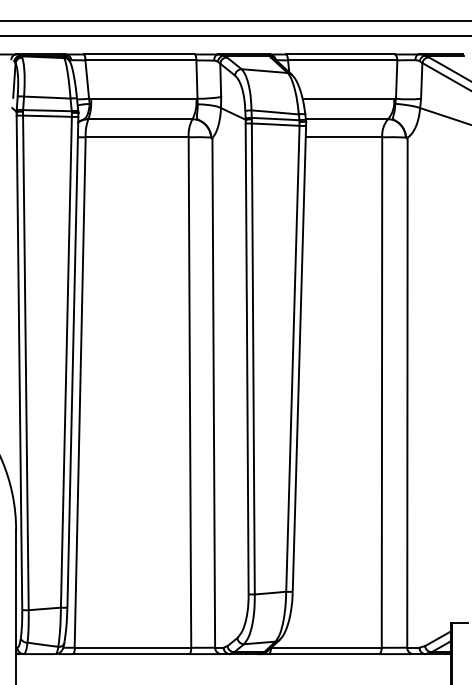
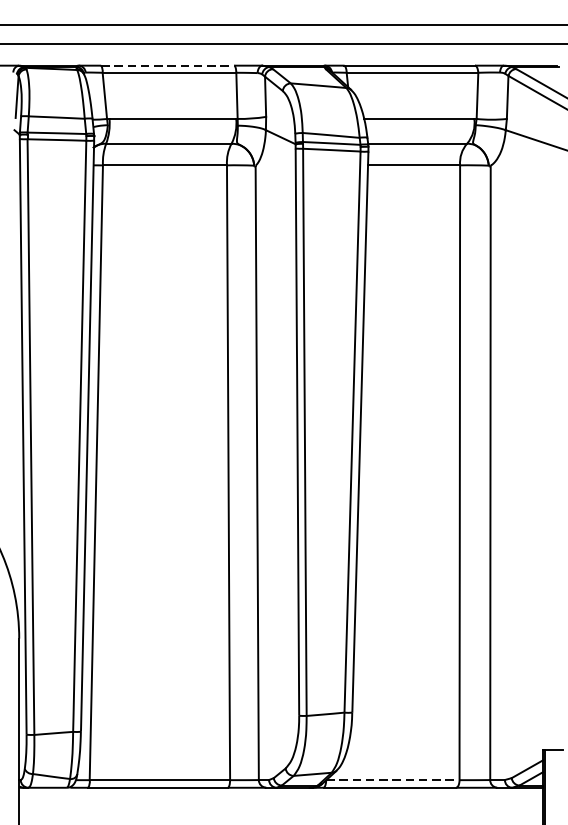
line: (139, 54) -> (167, 65), solid -> dashed
line: (326, 647) -> (392, 779), solid -> dashed

